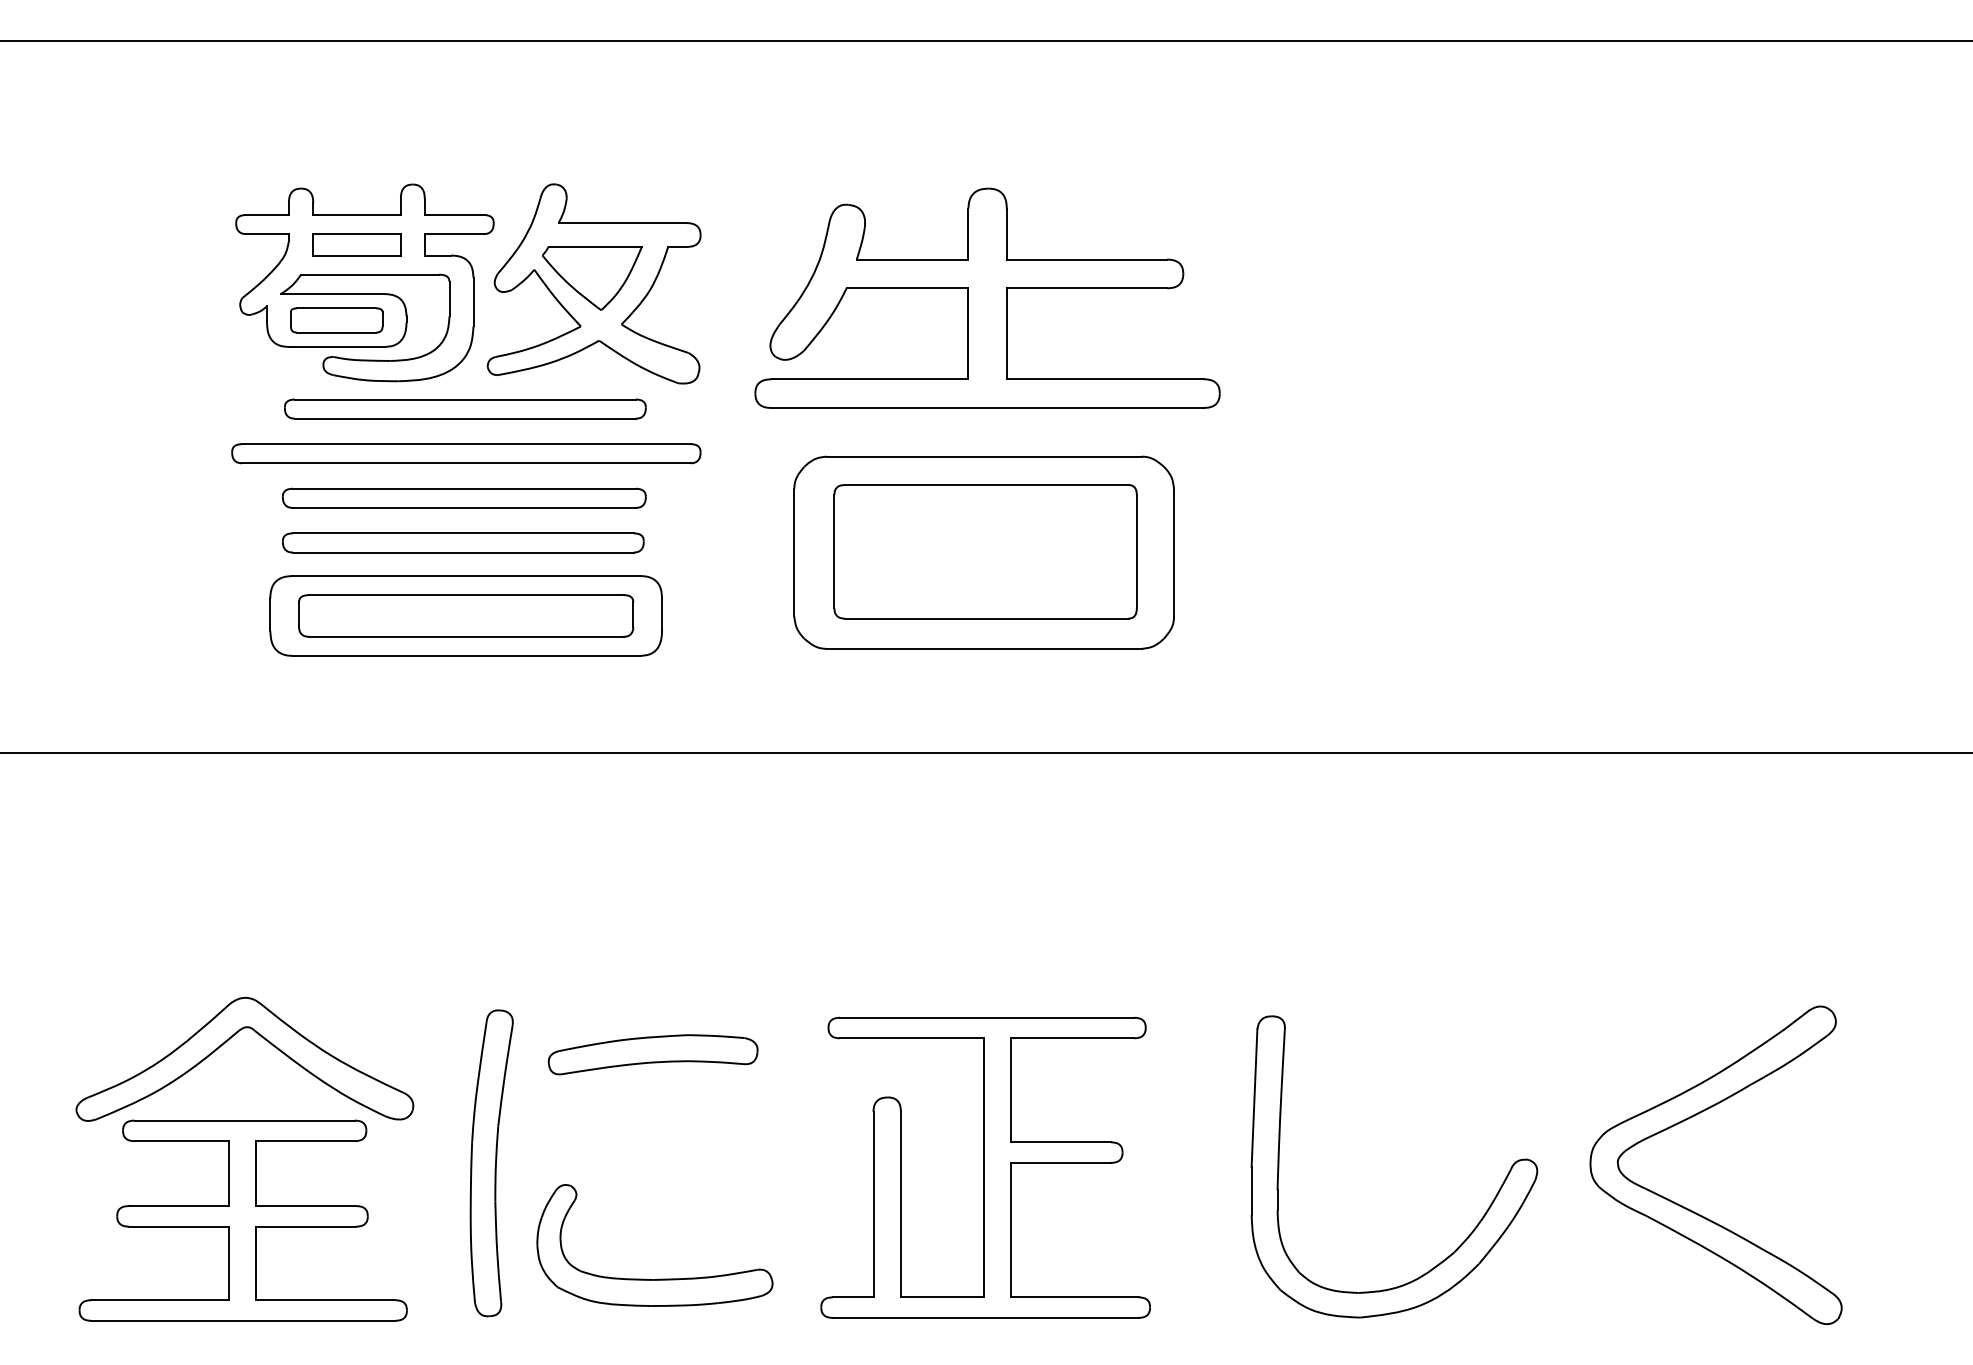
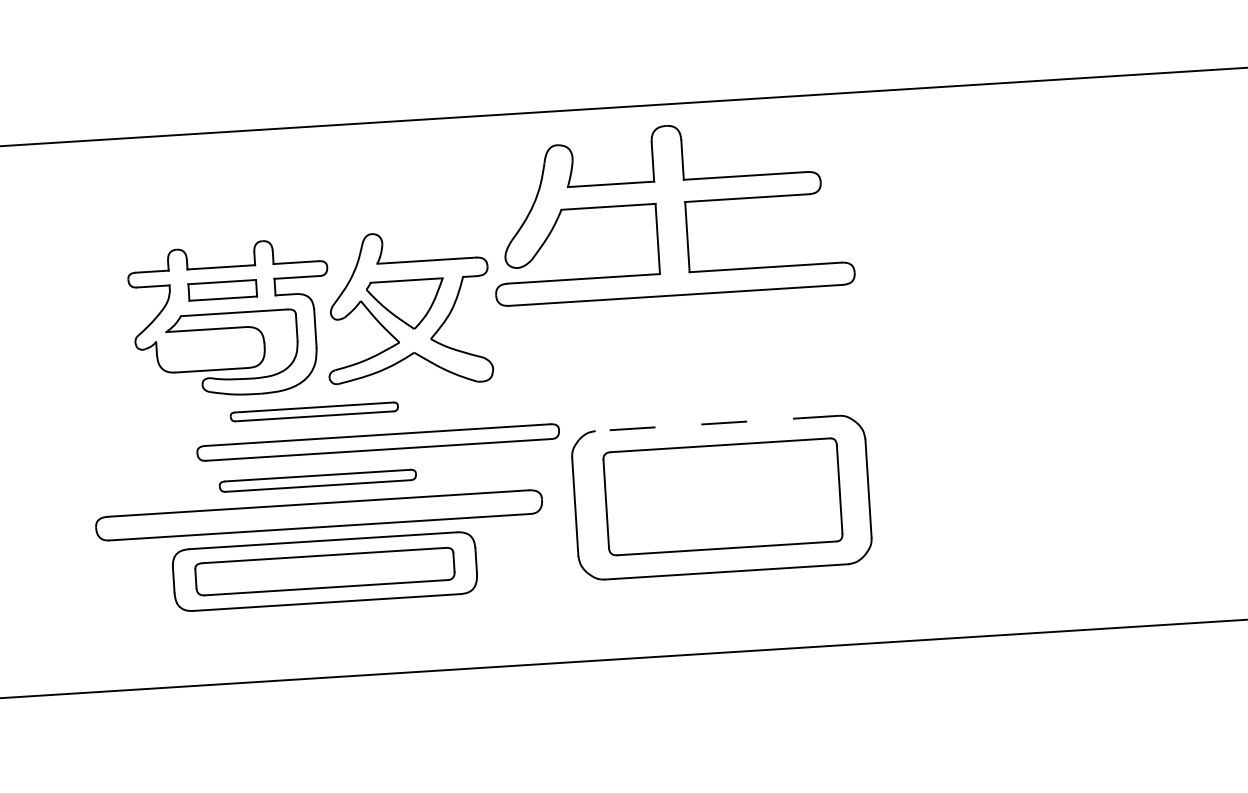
part: (987, 297) -> (670, 210), moved
part: (336, 320) -> (210, 349), removed
part: (465, 408) -> (314, 411), size x0.6
part: (466, 453) -> (378, 442), moved
line: (983, 456) -> (716, 423), solid -> dashed
part: (464, 497) -> (317, 480), size x0.7
part: (463, 542) -> (319, 515), size x1.6

